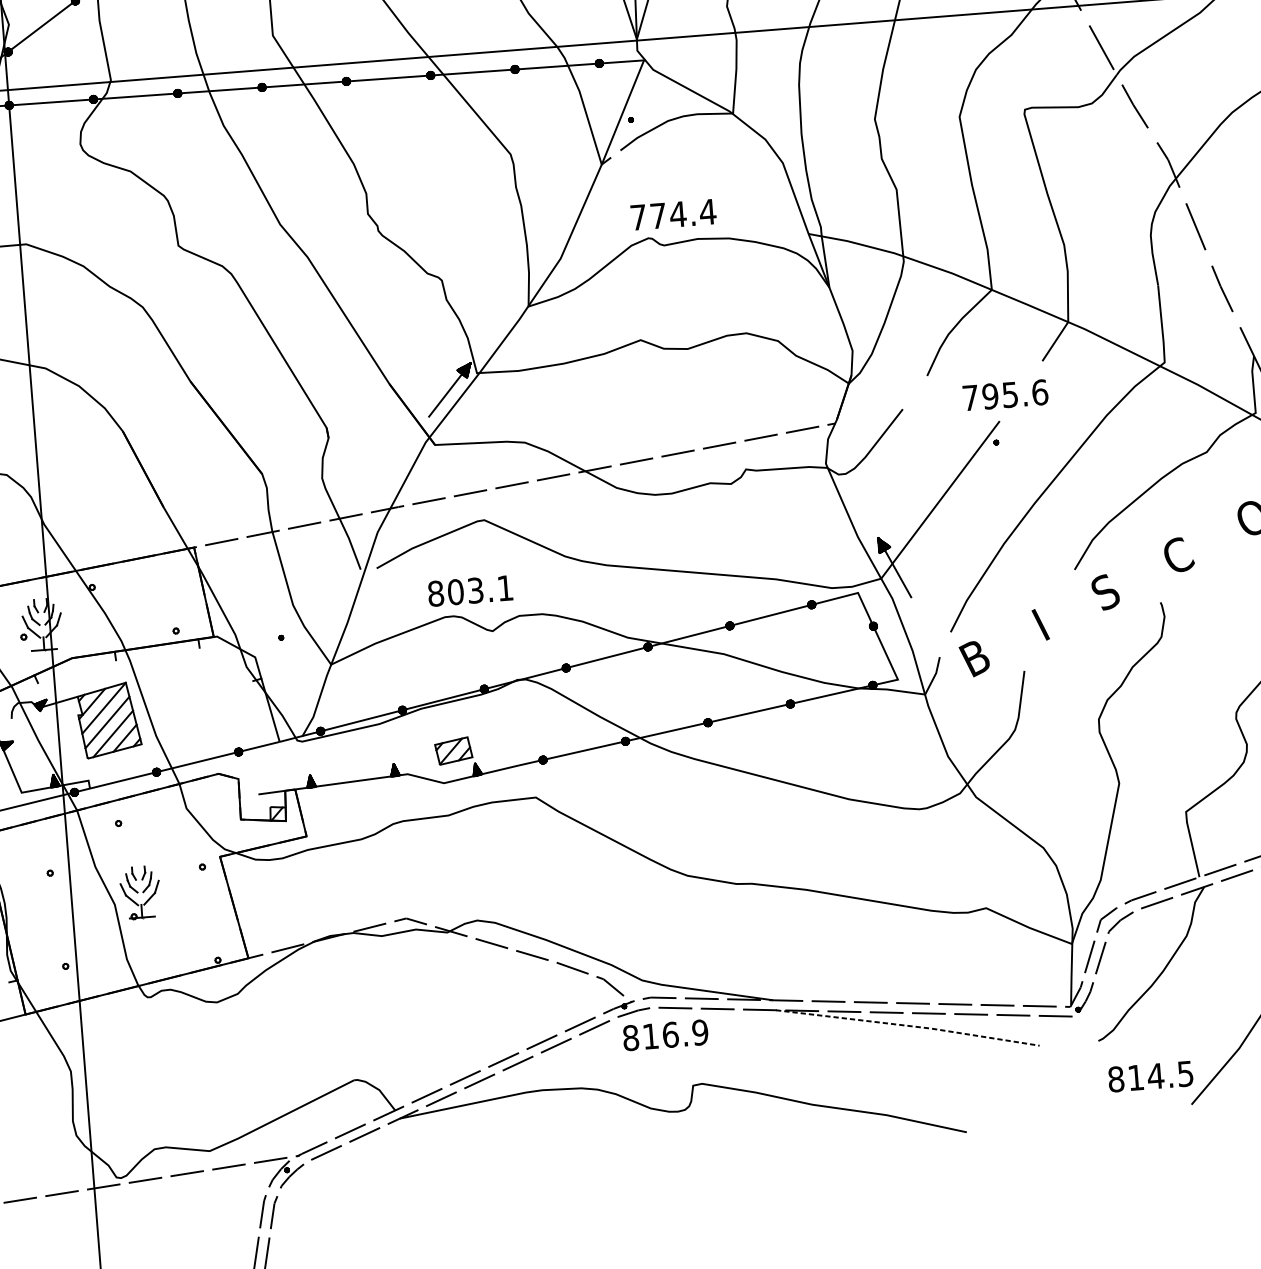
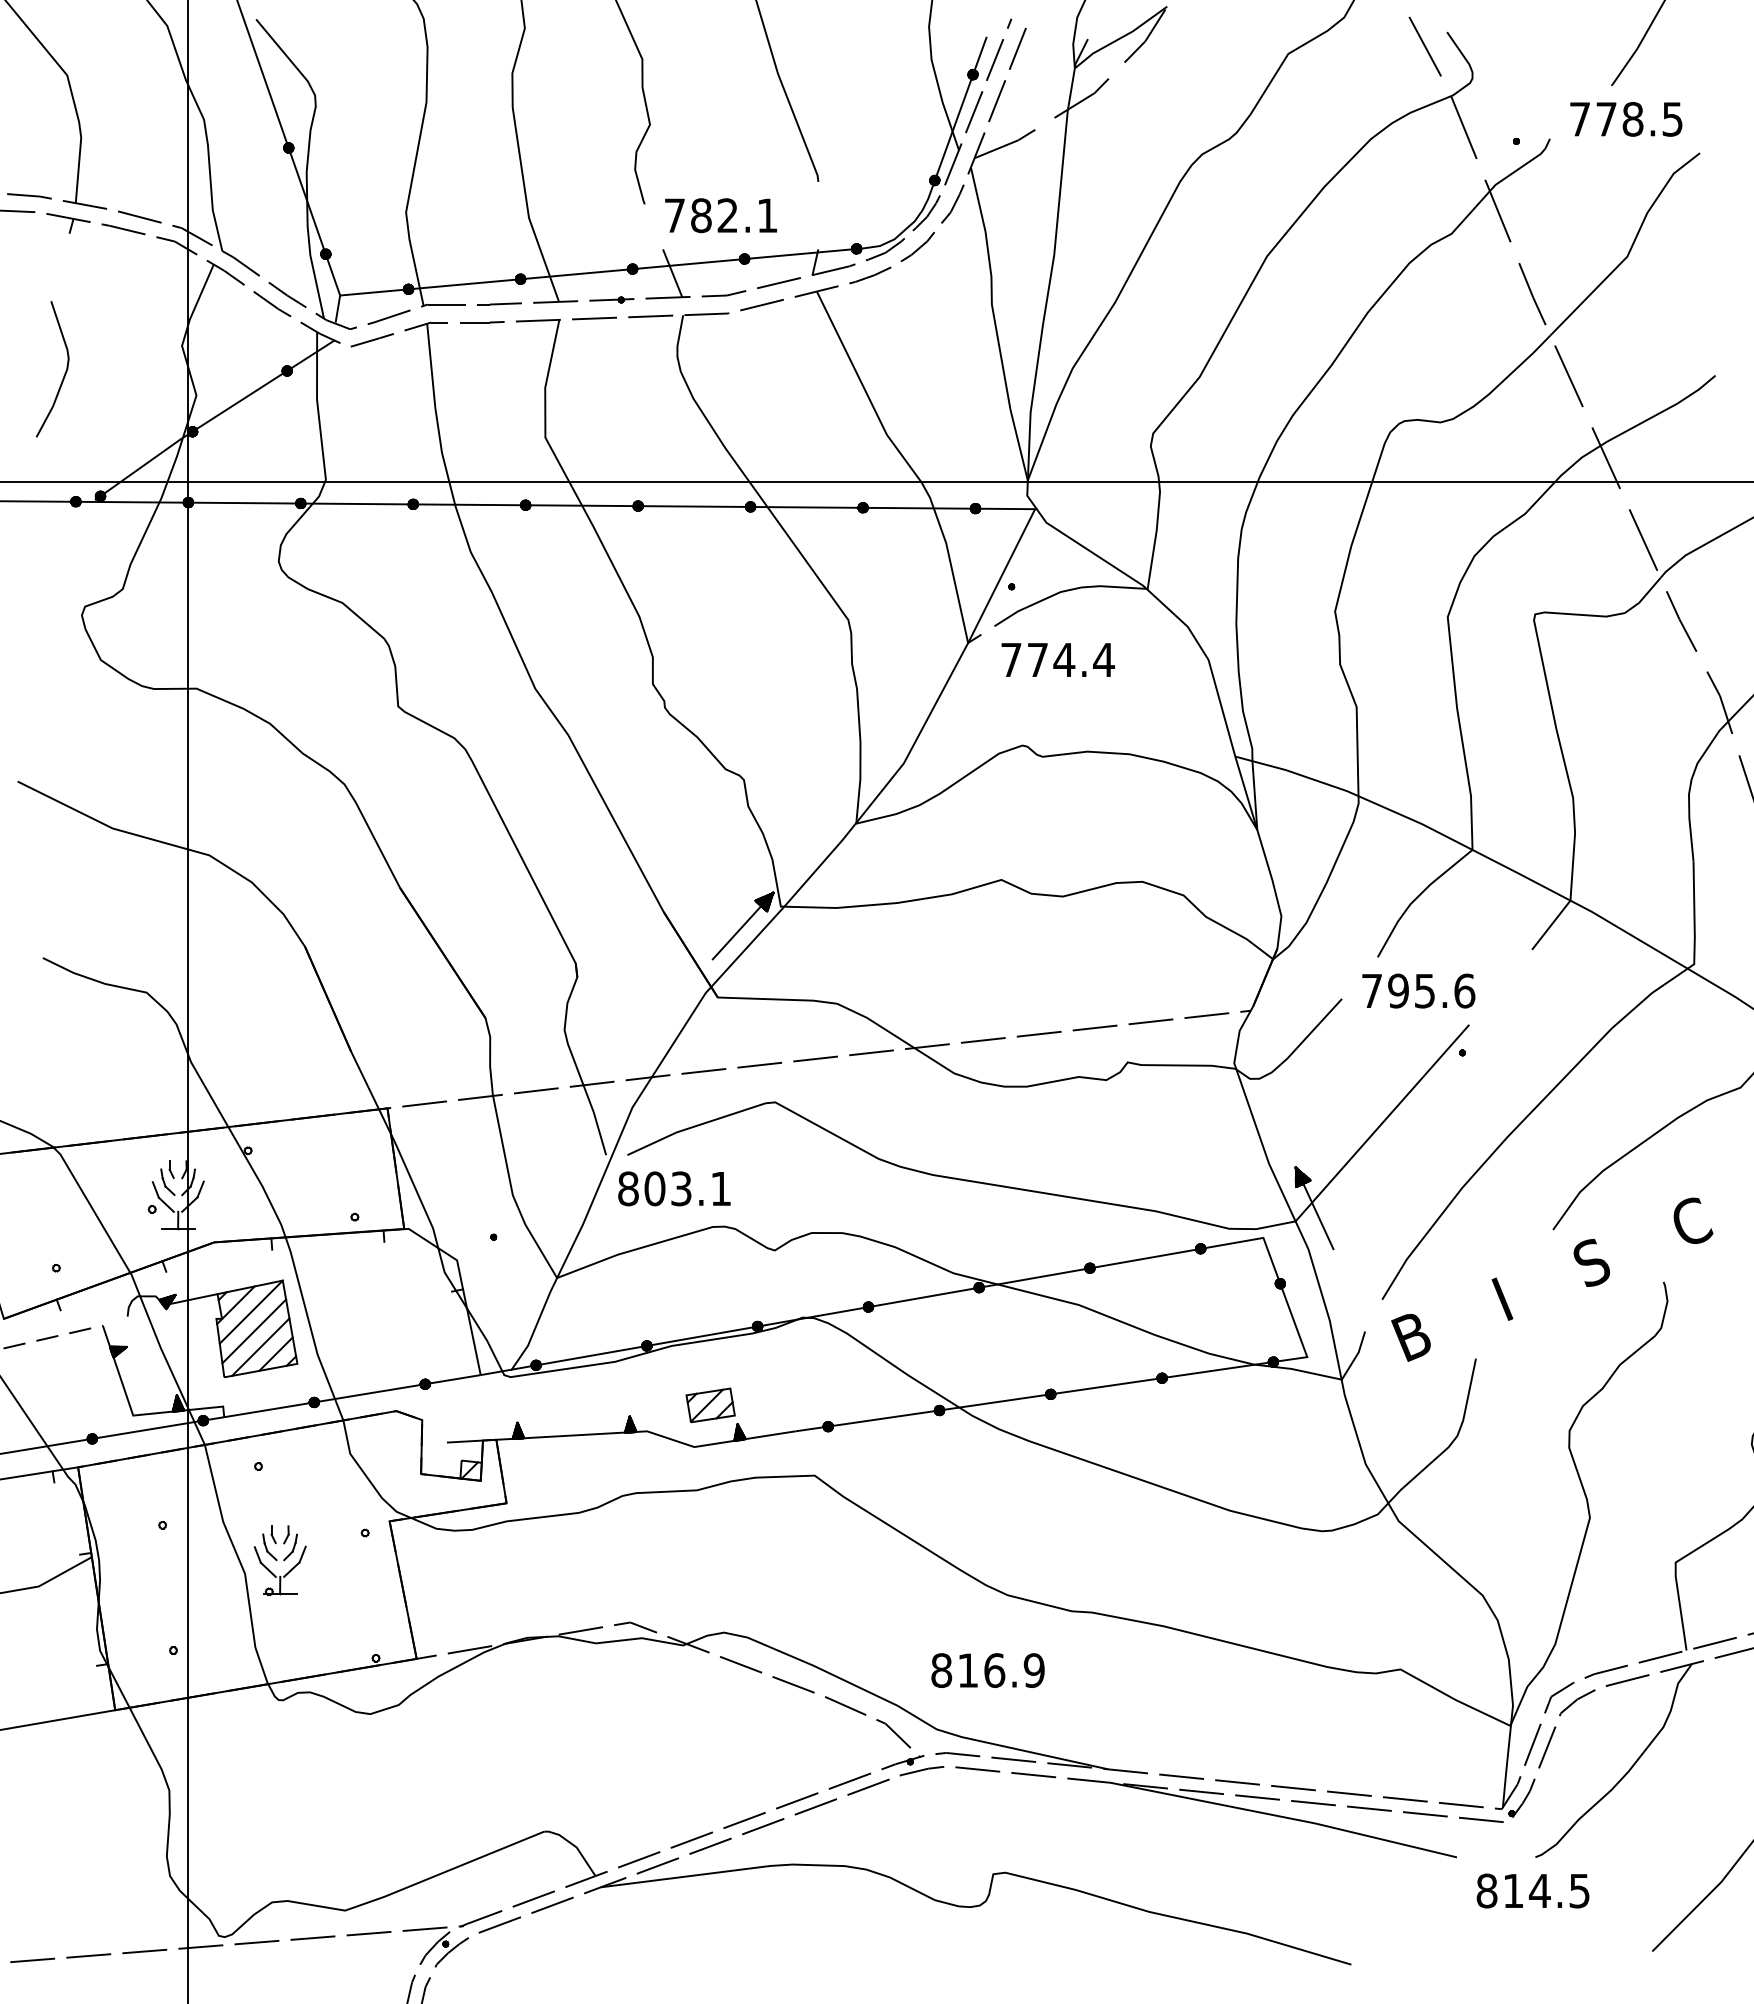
text: (673, 214) -> (1057, 659), moved
text: (1005, 394) -> (1418, 990), moved
text: (470, 590) -> (674, 1188), moved
line: (908, 1025) -> (1285, 1817), dashed -> solid
text: (665, 1035) -> (987, 1670), moved
text: (1150, 1076) -> (1532, 1890), moved

